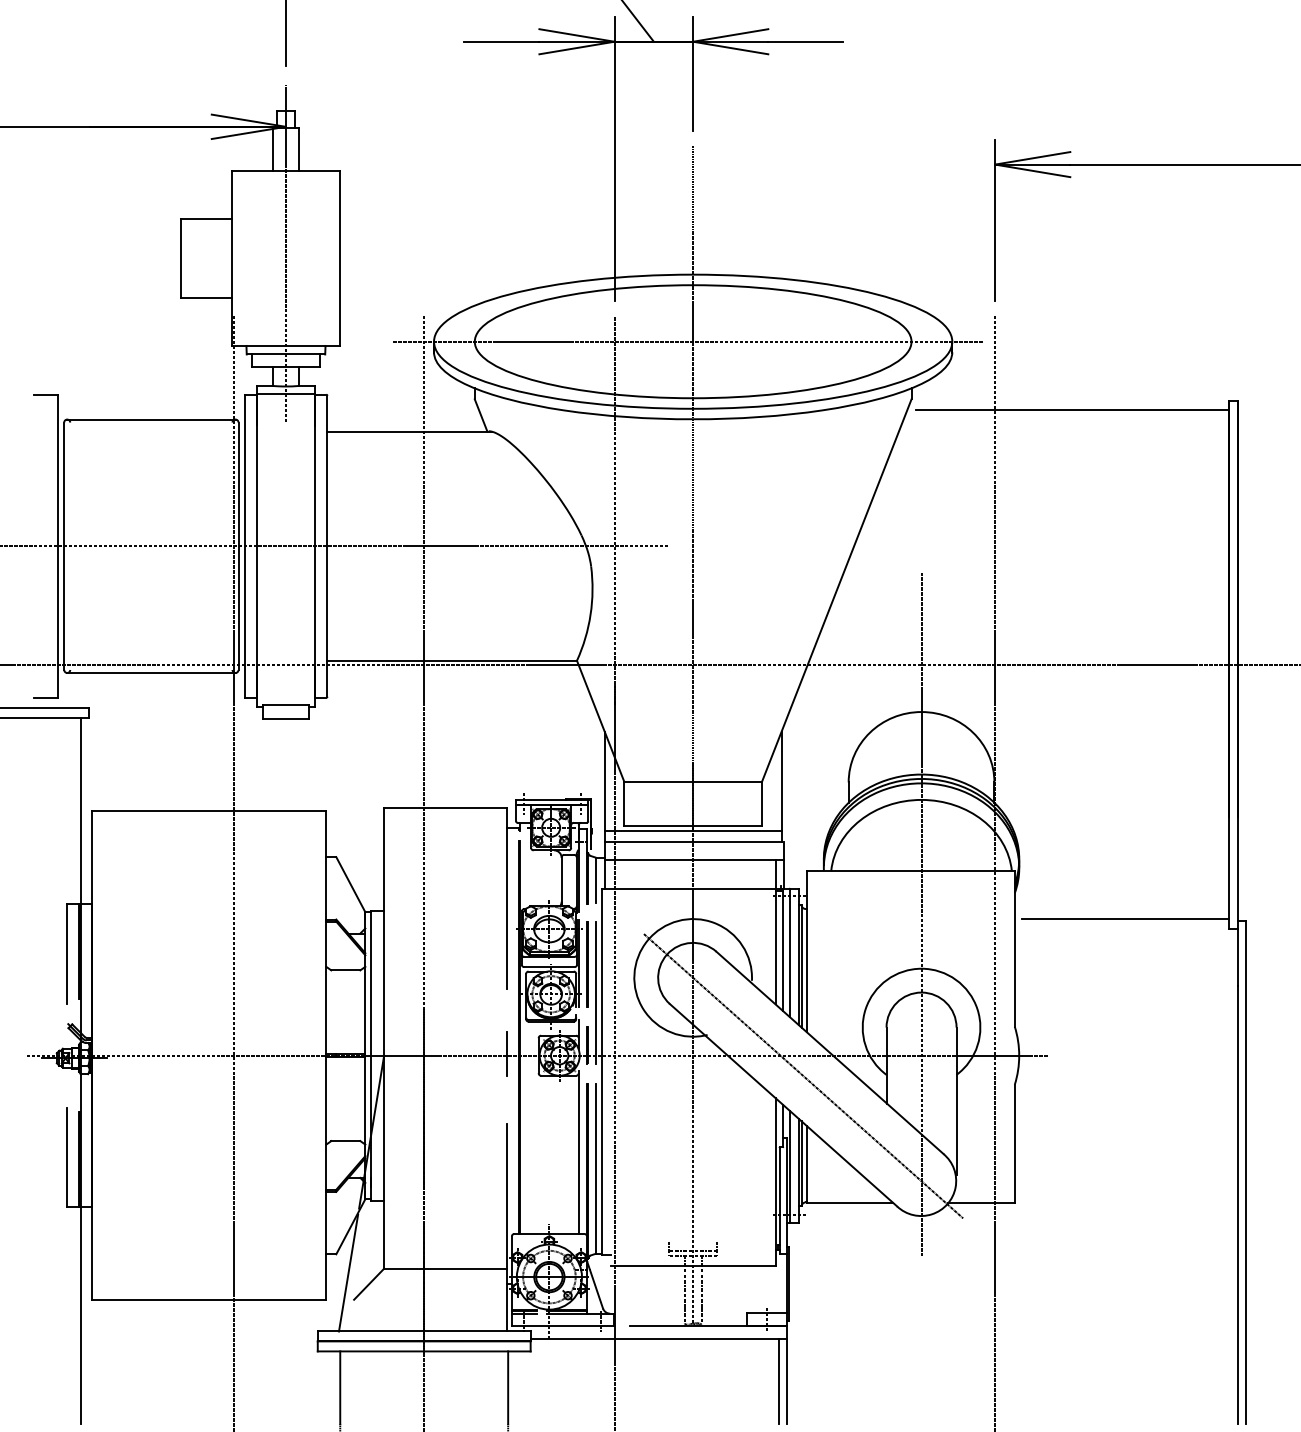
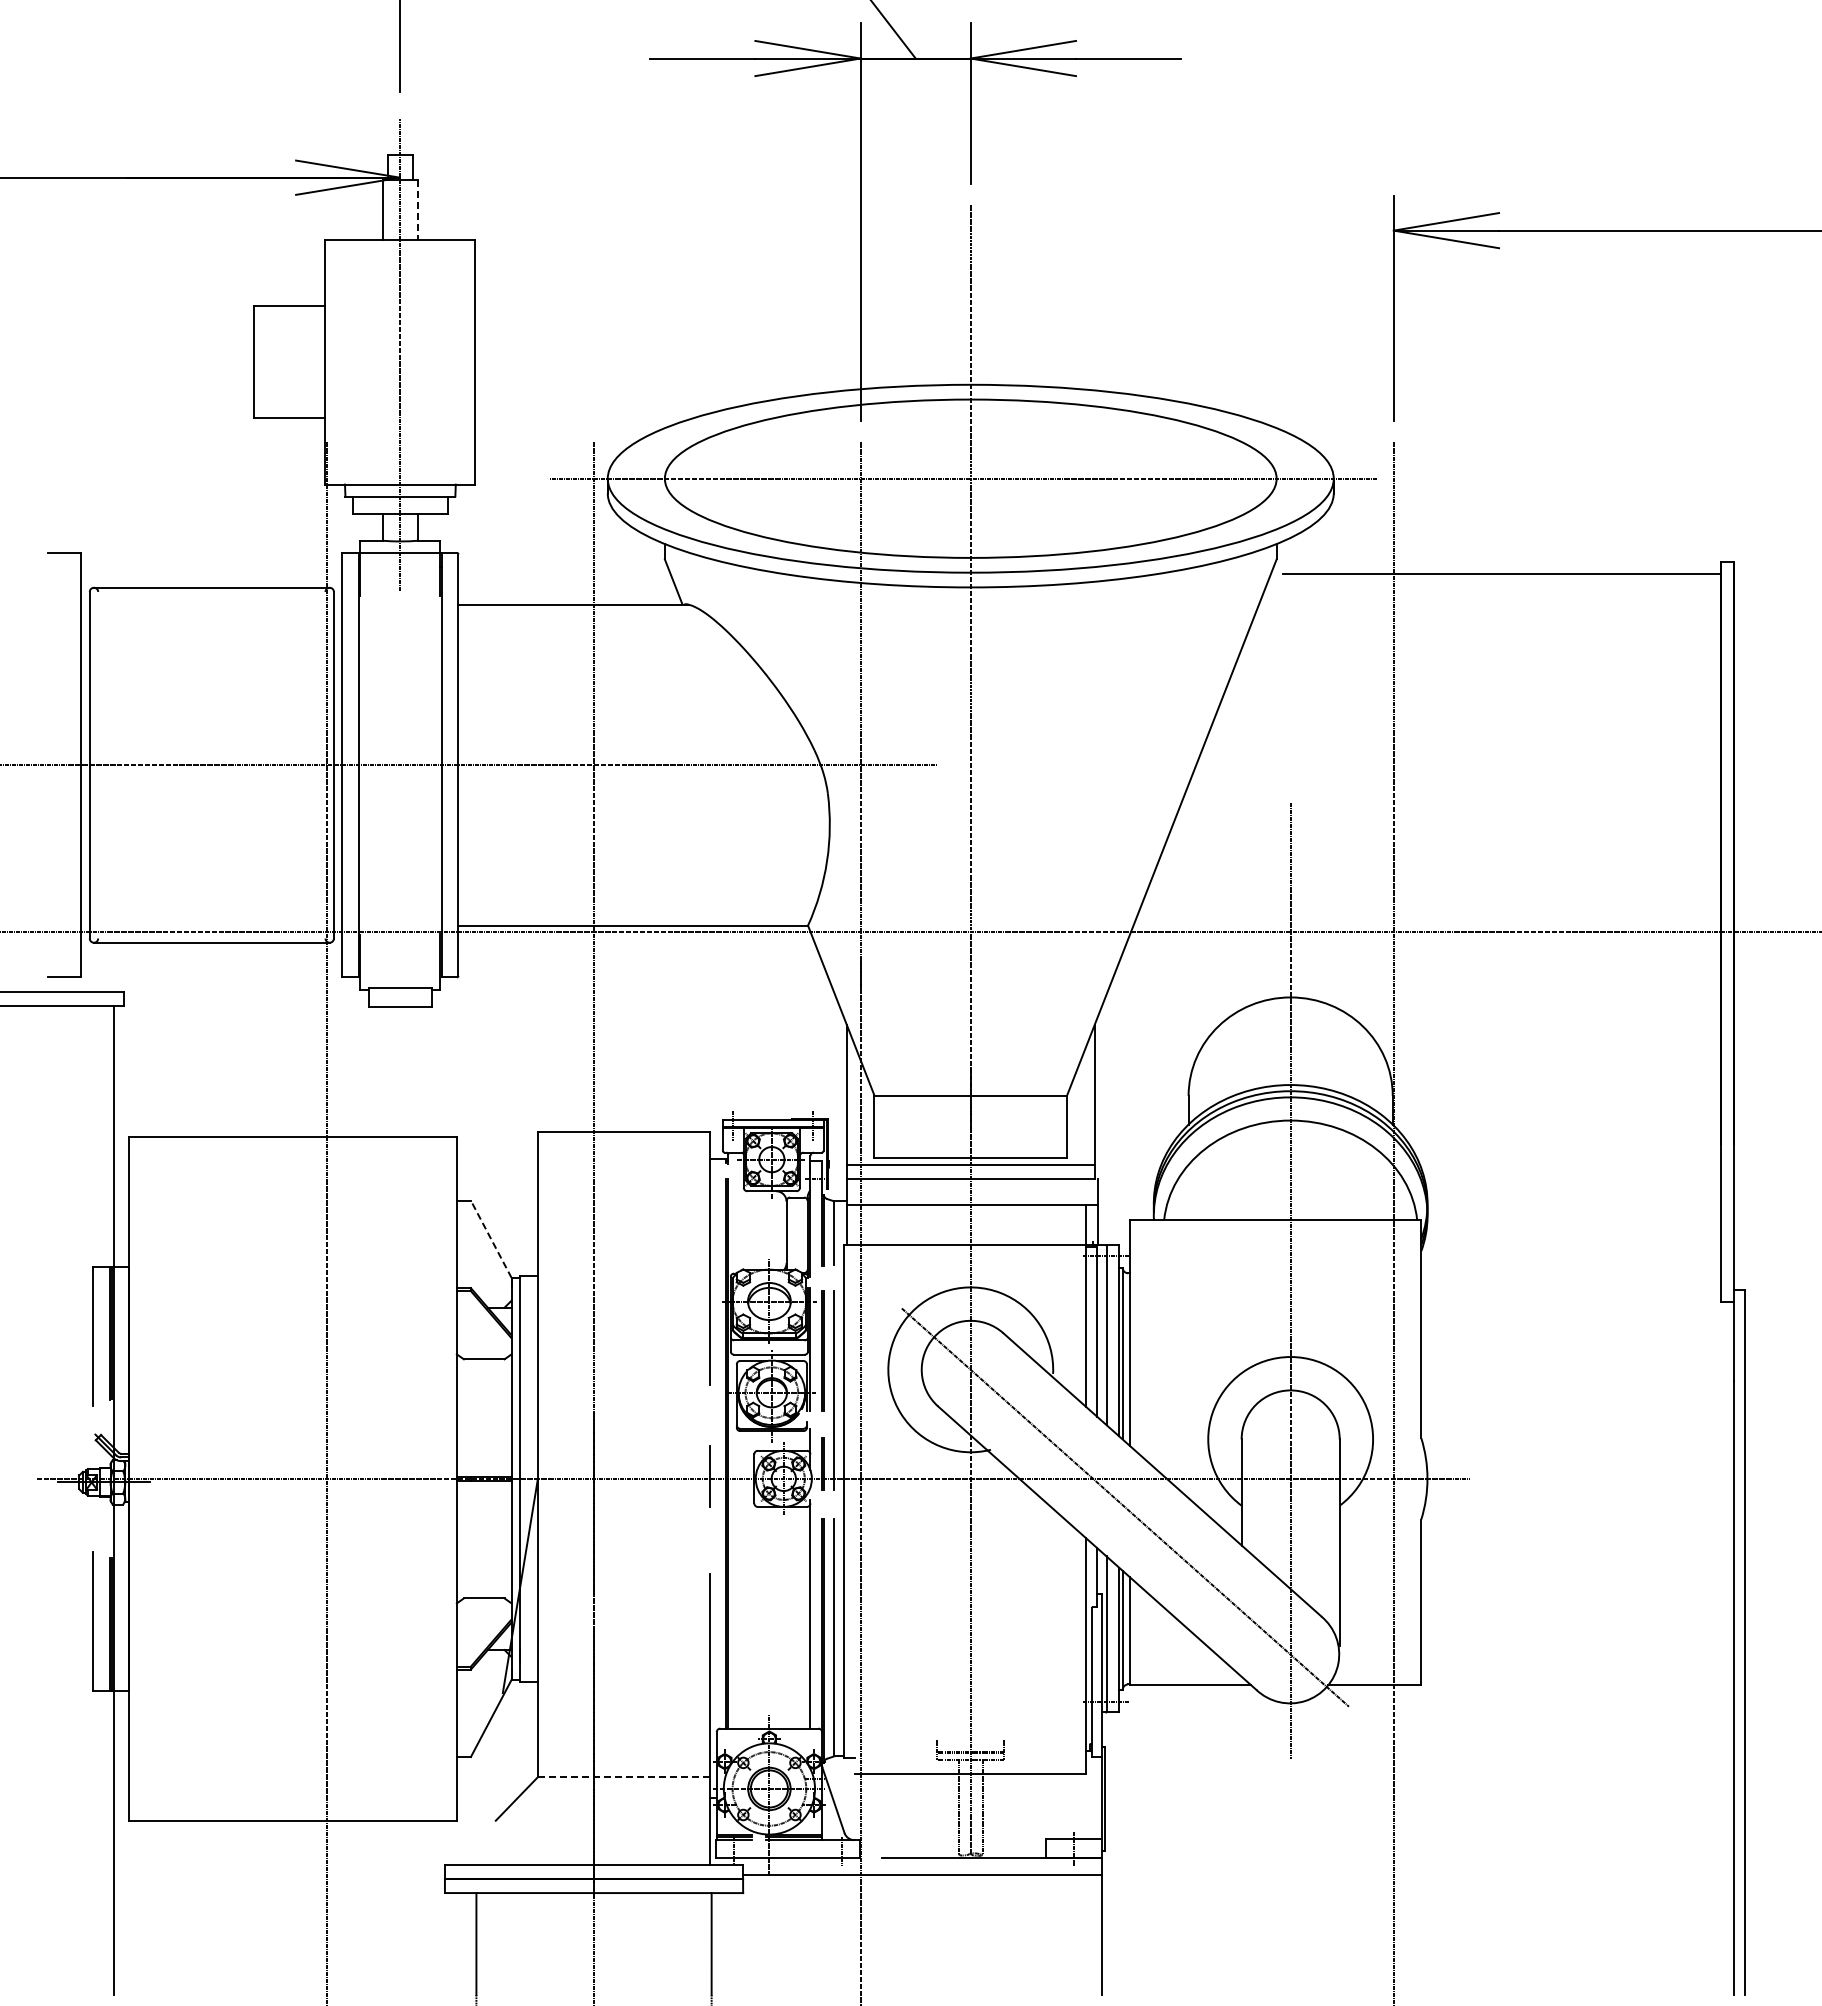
line: (298, 150) -> (417, 210), solid -> dashed
line: (351, 884) -> (491, 1239), solid -> dashed
line: (1124, 919) -> (1575, 1287), removed
line: (445, 1268) -> (623, 1777), solid -> dashed
line: (348, 1273) -> (487, 1783), removed
line: (779, 1381) -> (1091, 1935), removed

